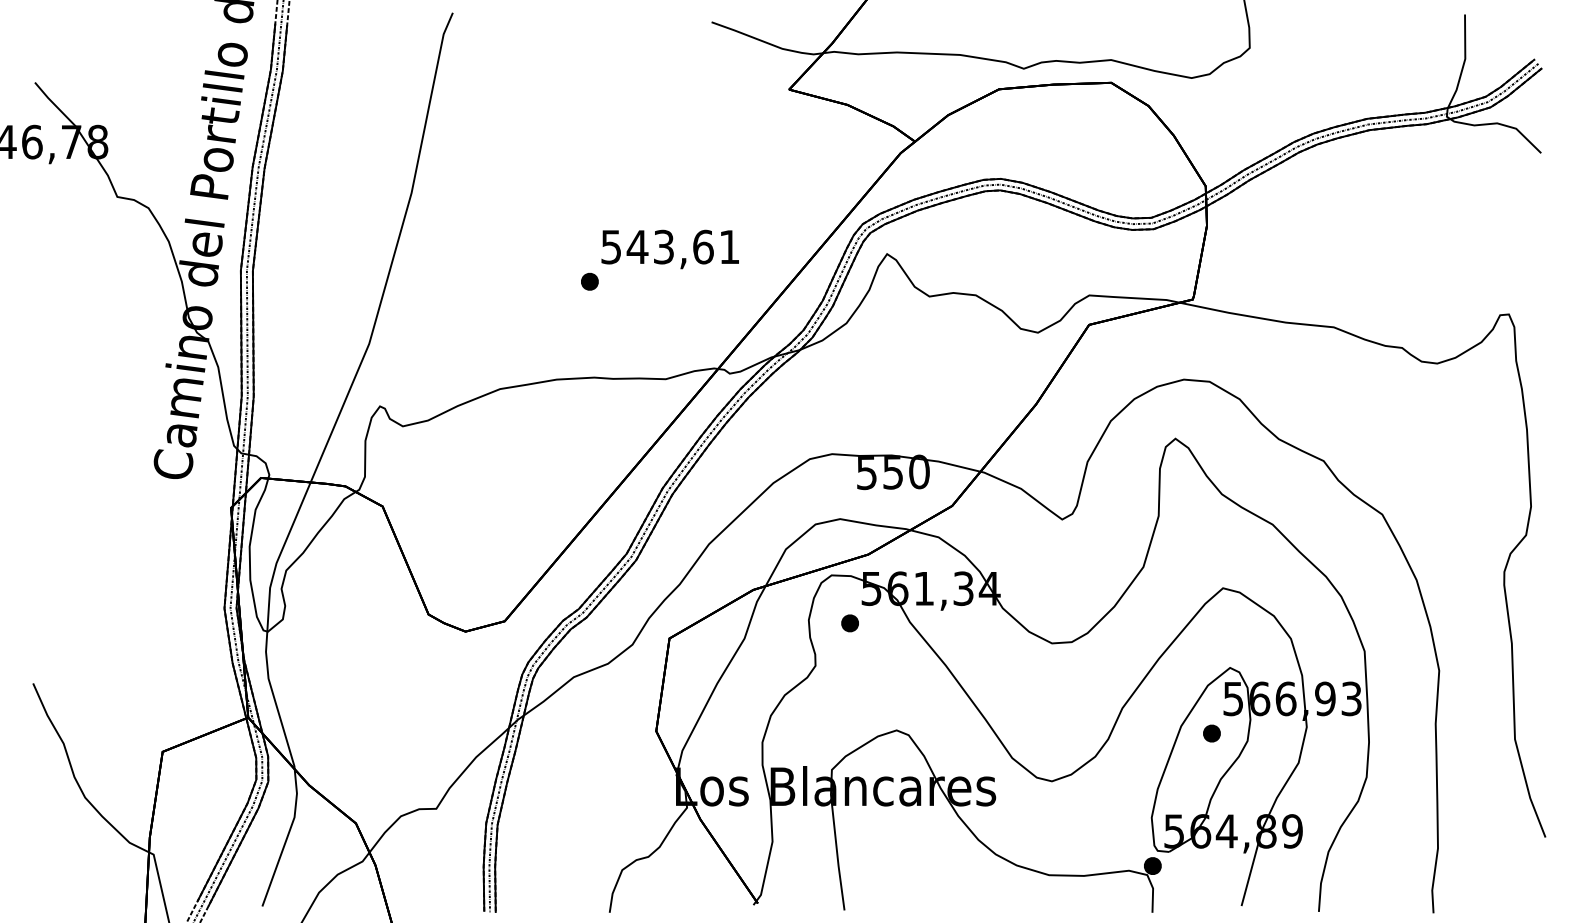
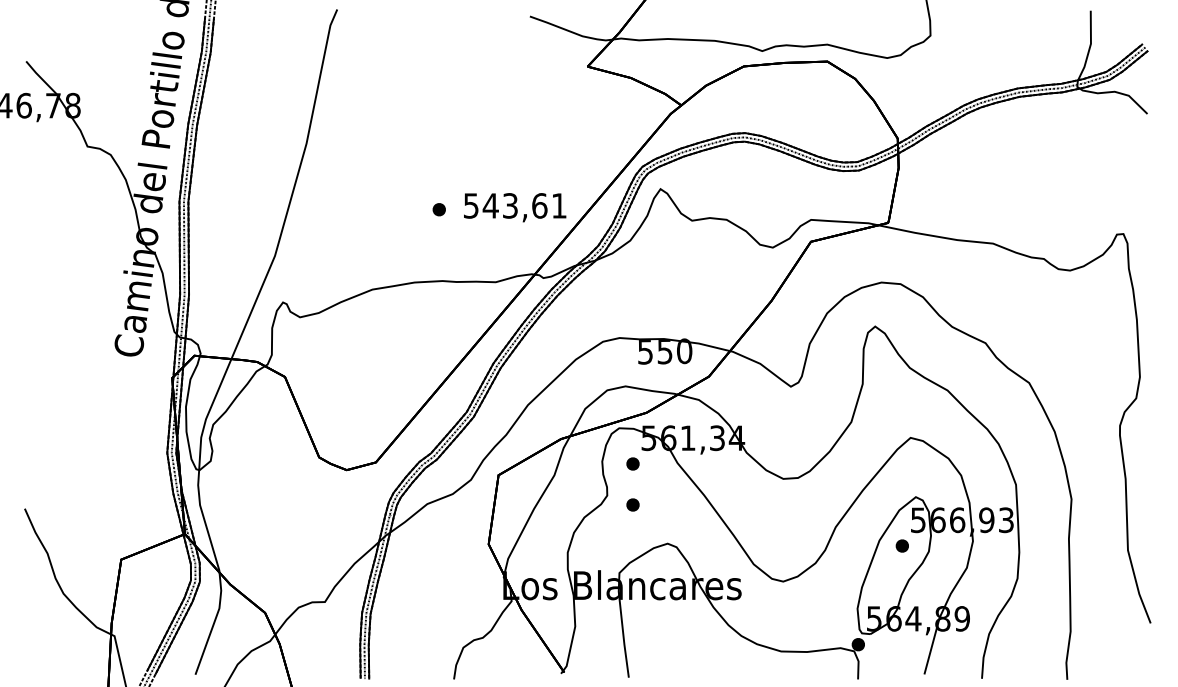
text: (670, 249) -> (515, 207), moved
part: (849, 677) -> (632, 504), added

